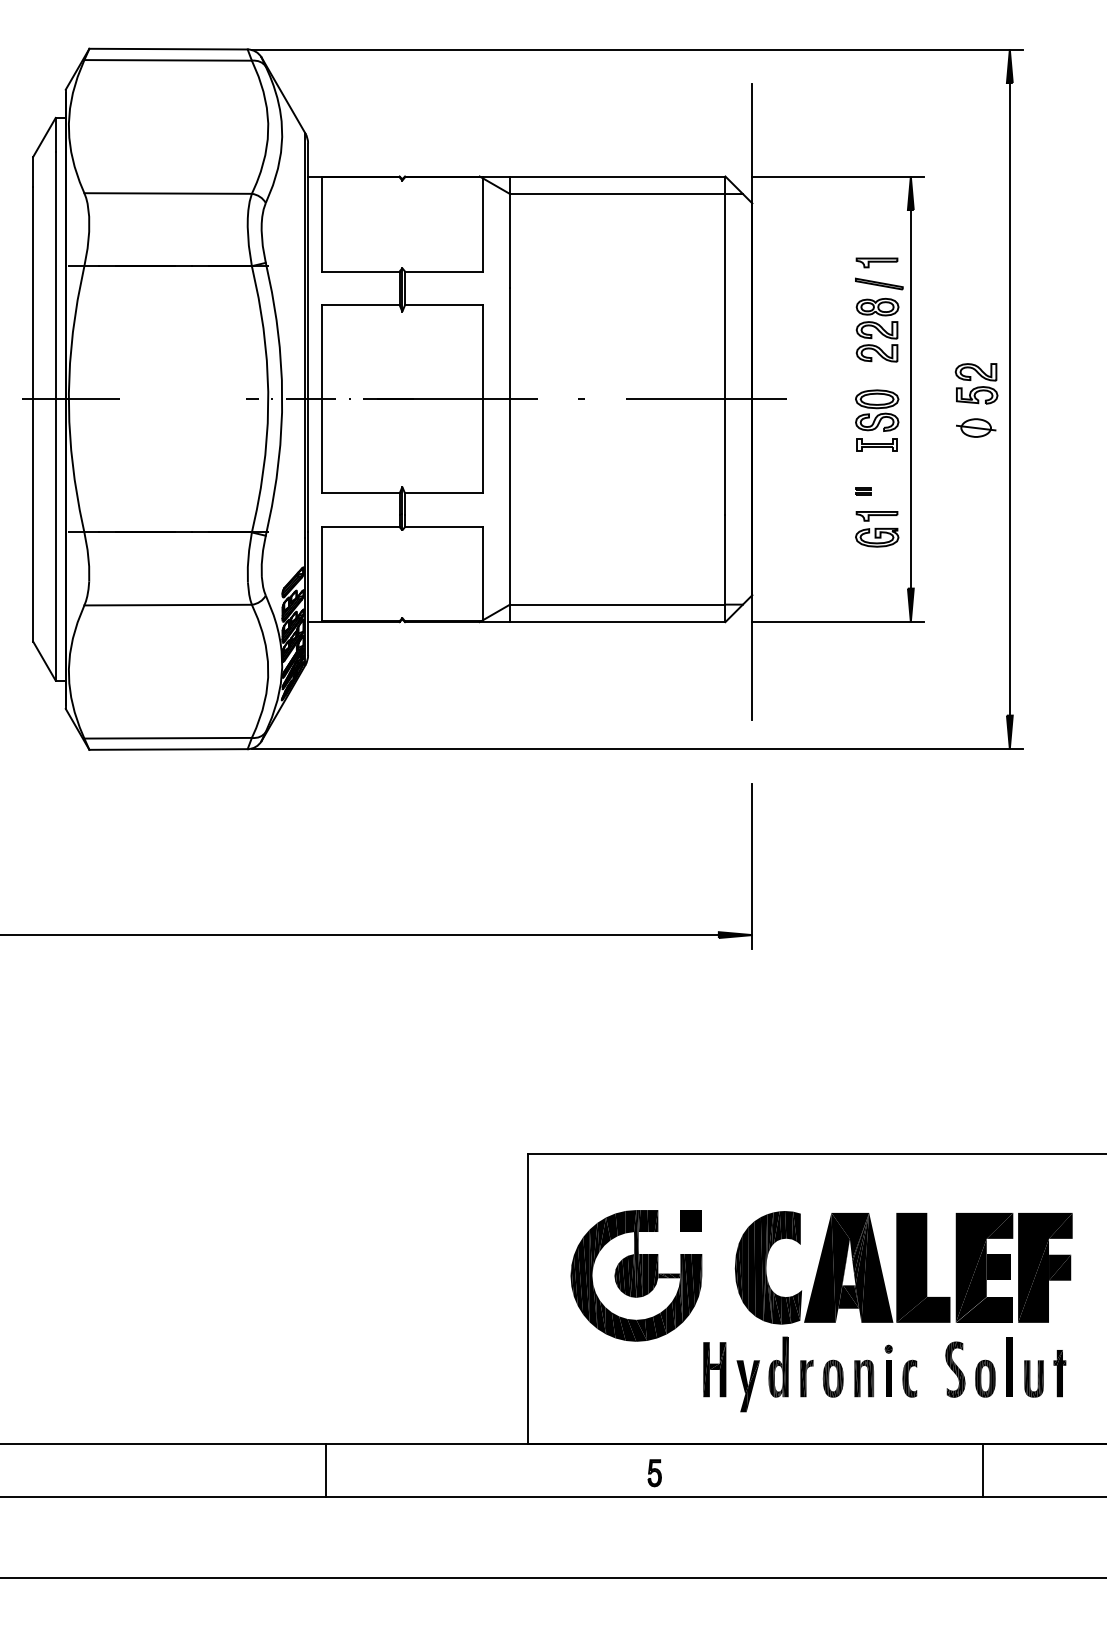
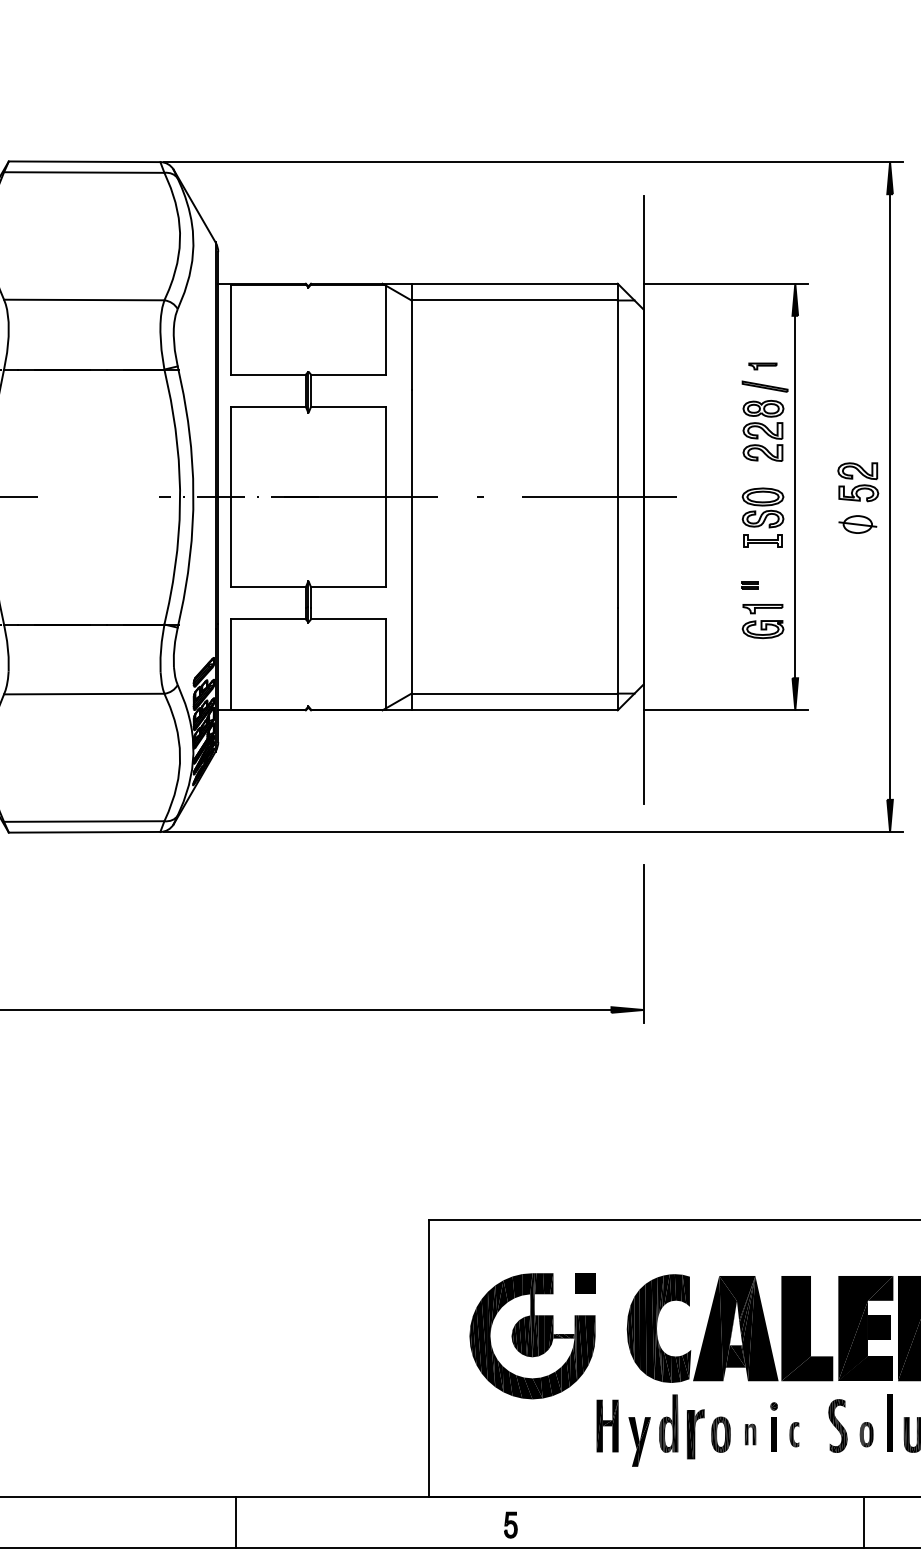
part: (876, 262) -> (762, 366), size x0.7
part: (806, 1378) -> (695, 1434), size x1.4
part: (863, 1378) -> (749, 1434), size x0.6
part: (909, 1378) -> (794, 1434), size x0.7
part: (985, 1378) -> (866, 1434), size x0.7
part: (654, 1473) -> (510, 1525), moved

